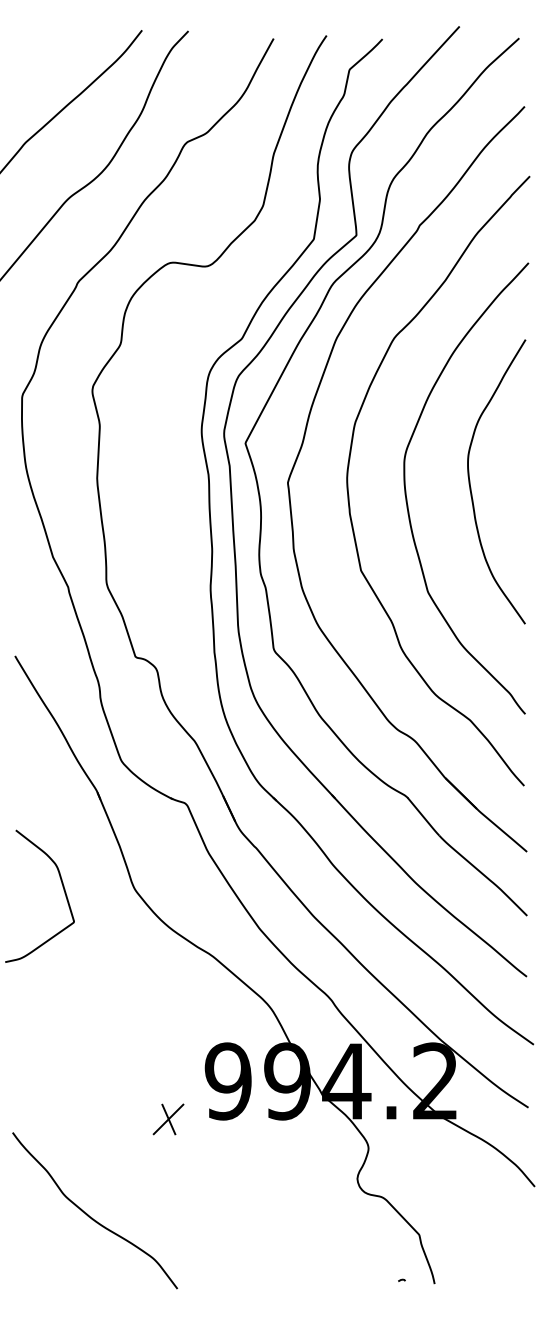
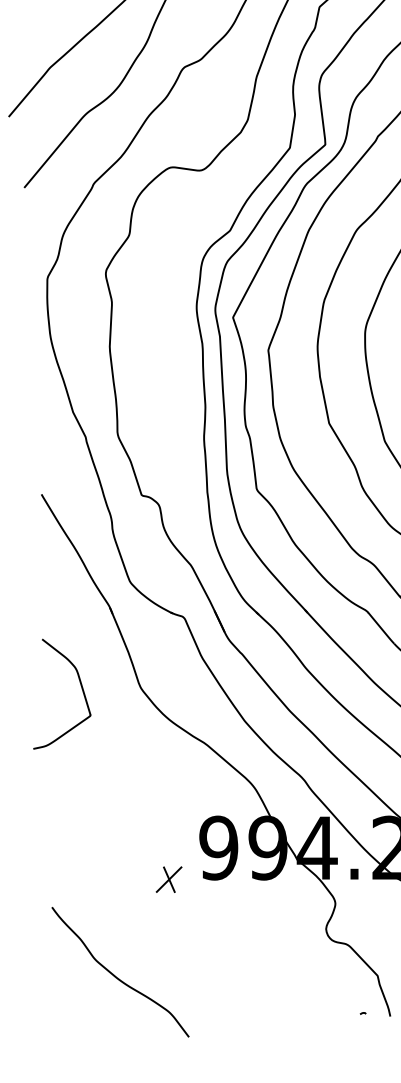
curve: (92, 1217) -> (118, 977), moved

